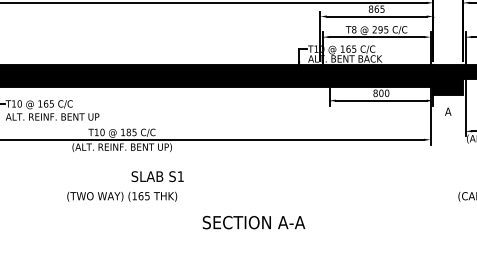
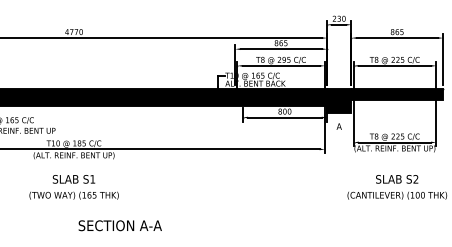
text: (157, 176) -> (73, 179), moved
text: (252, 222) -> (119, 225), moved

